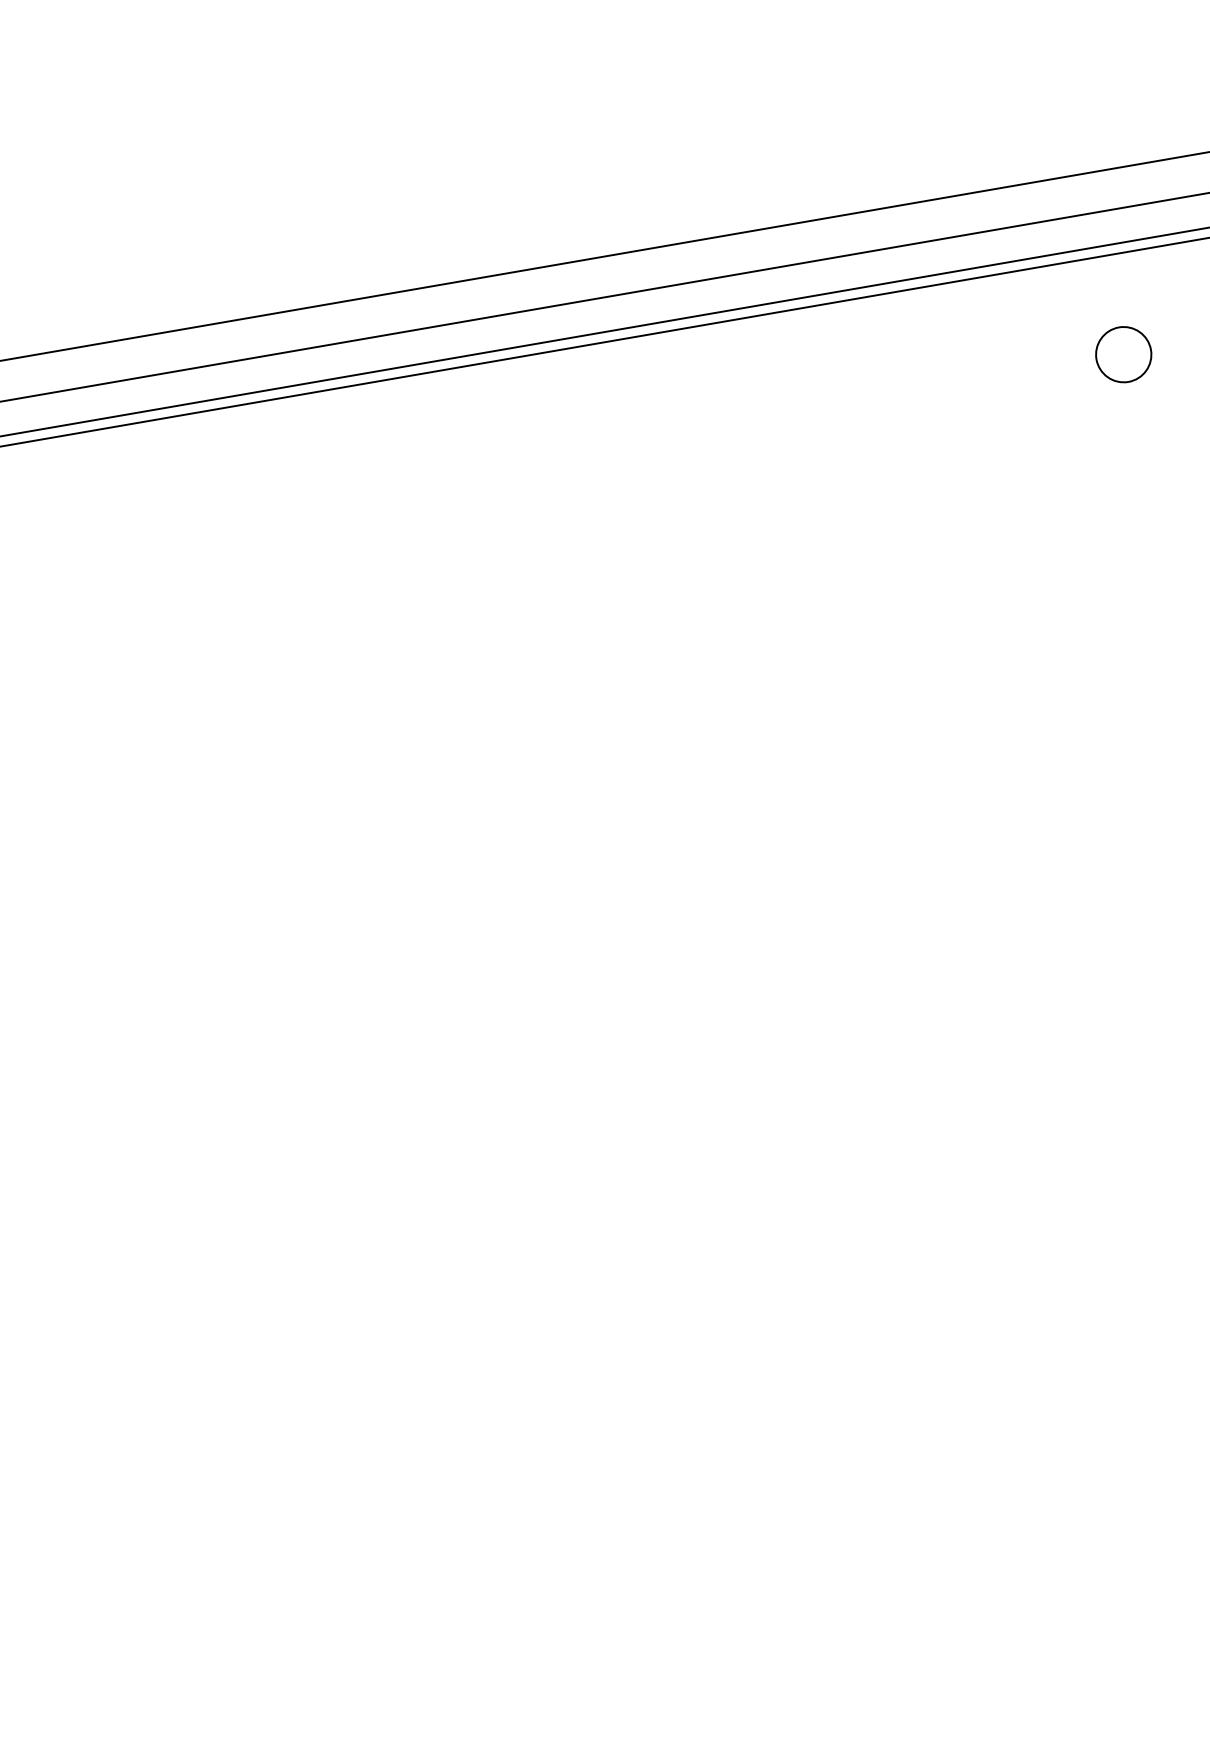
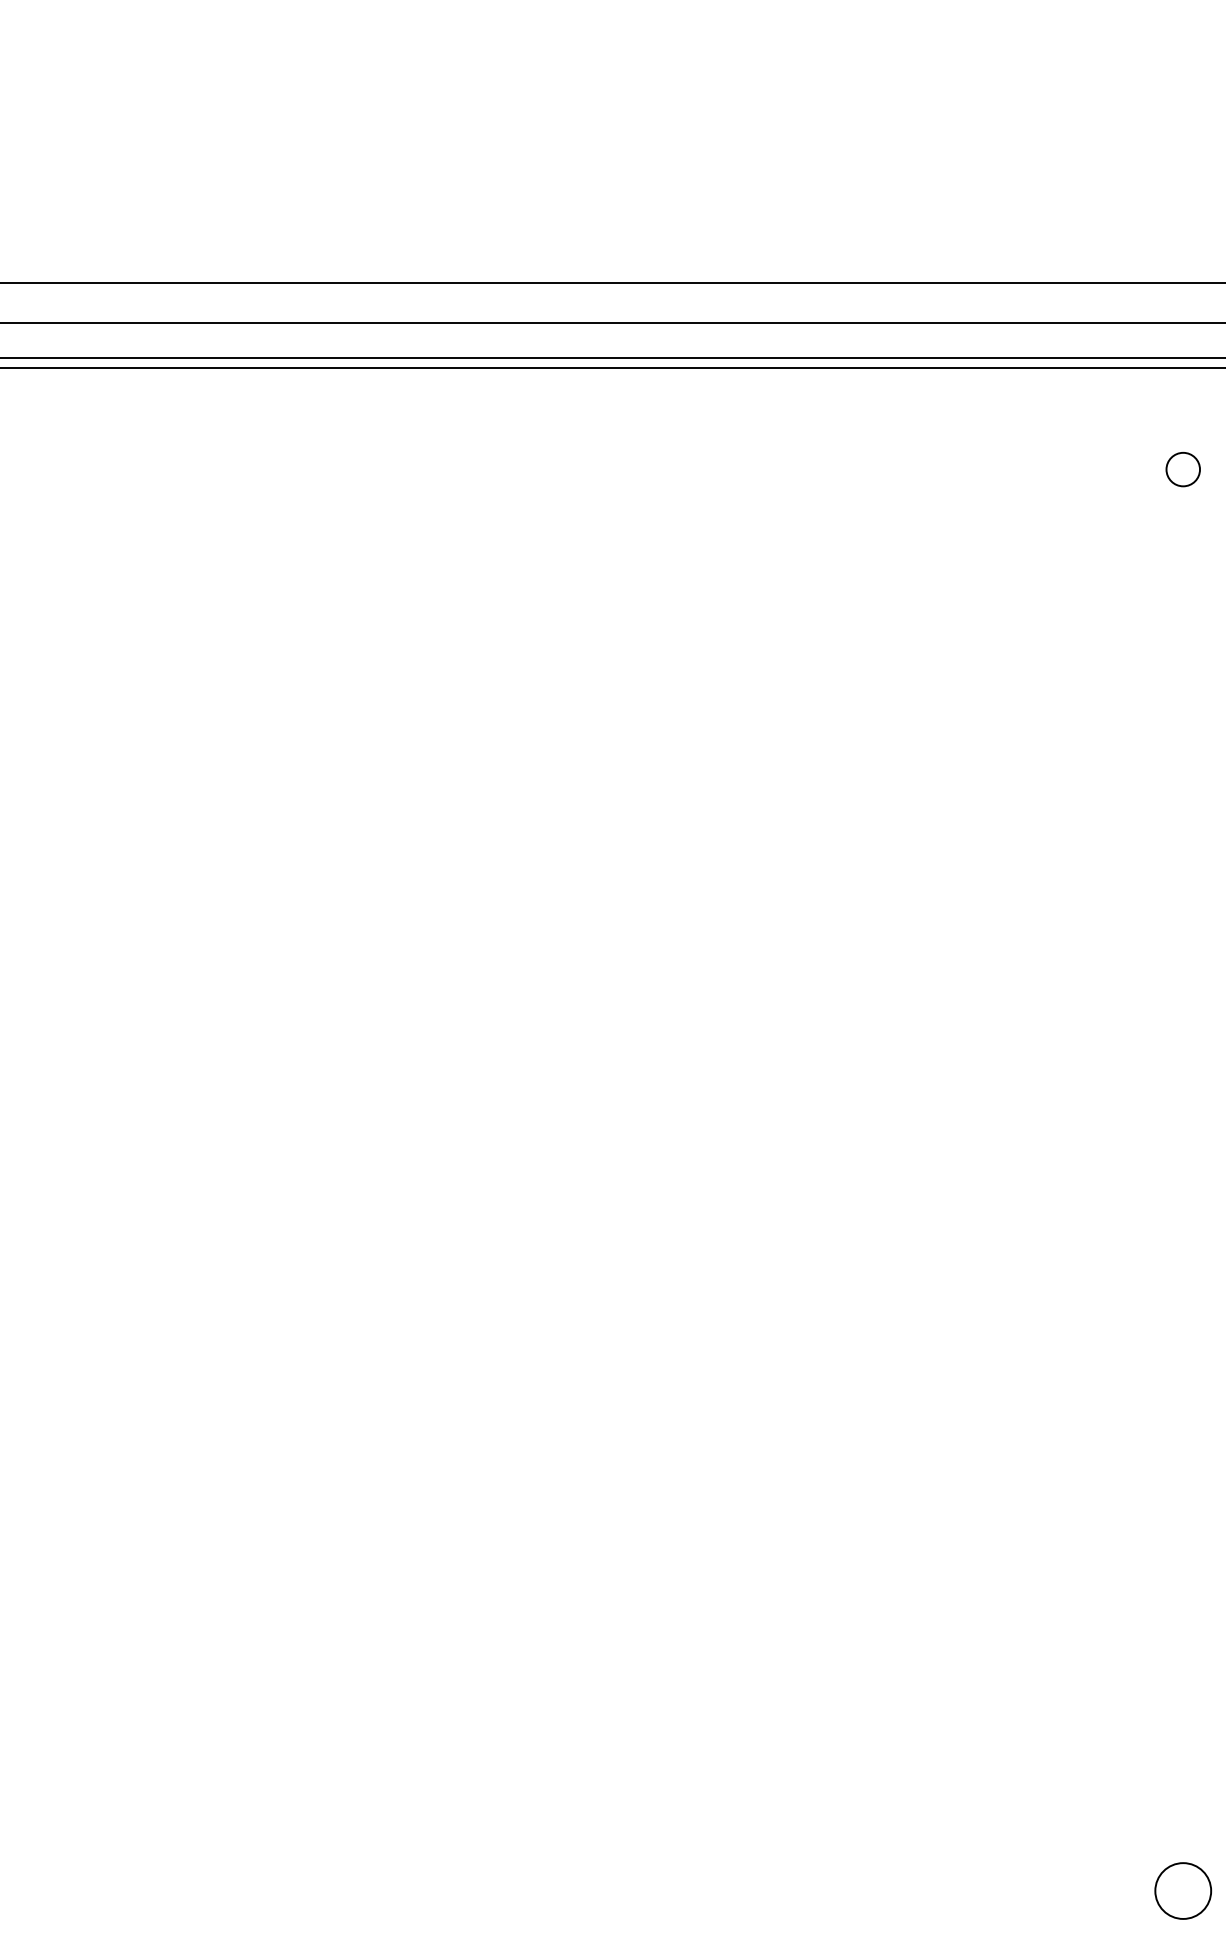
circle: (1123, 354) -> (1183, 469), size x0.6

